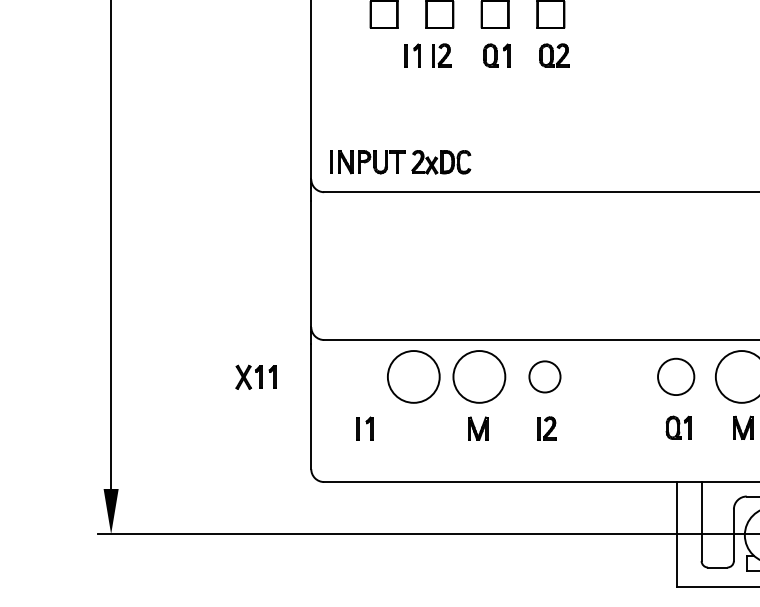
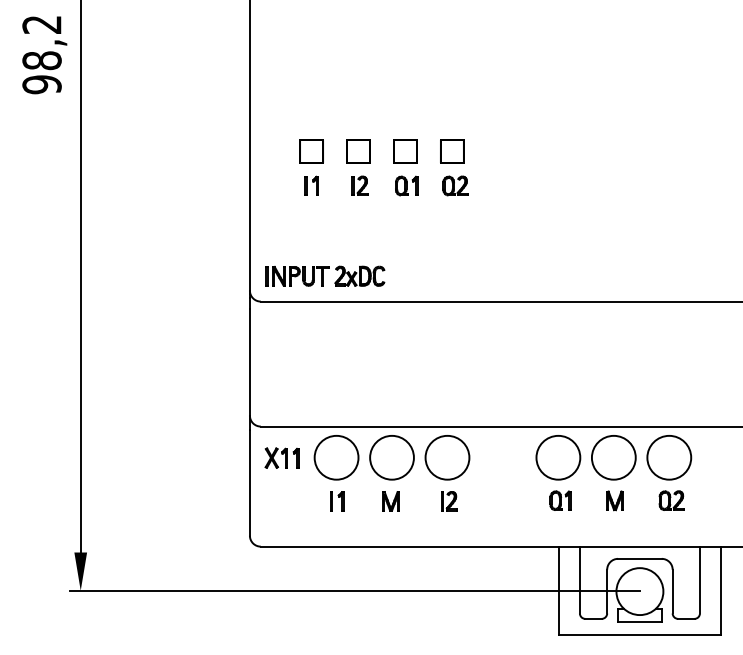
part: (412, 54) -> (311, 185), moved
part: (255, 376) -> (281, 457), moved
circle: (544, 376) -> (447, 457), size x1.67
circle: (676, 376) -> (558, 457), size x1.43
part: (365, 428) -> (337, 501), moved

